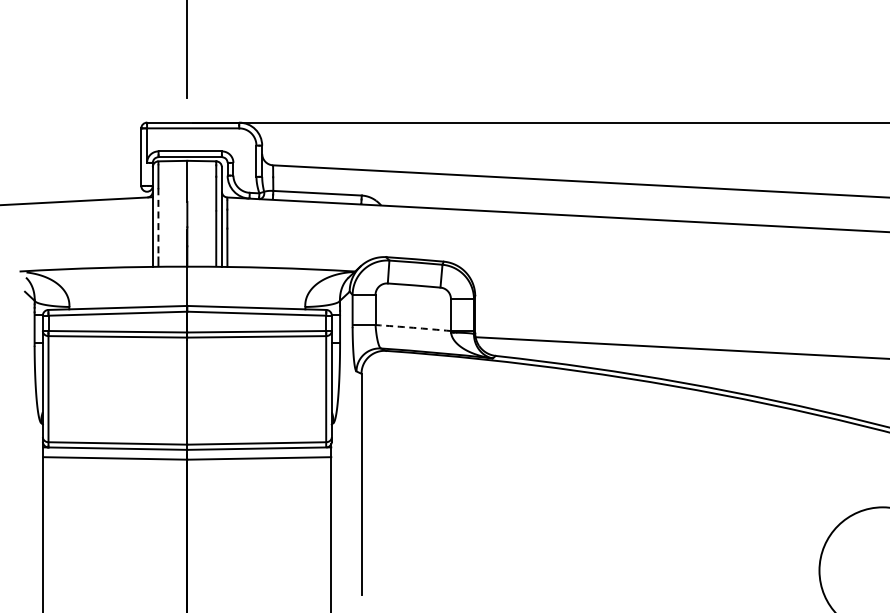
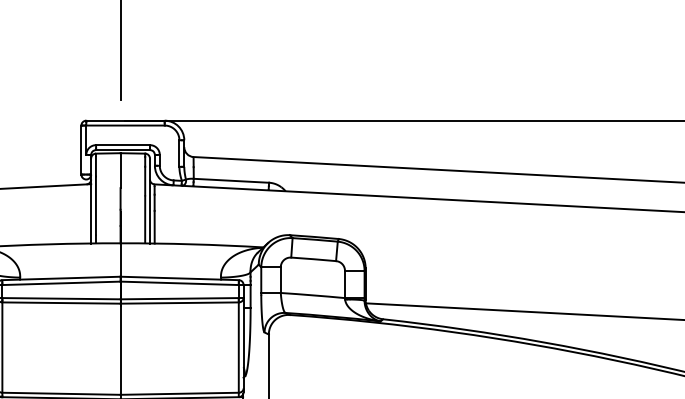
line: (158, 222) -> (96, 205), dashed -> solid
arc: (413, 327) -> (313, 295), dashed -> solid

